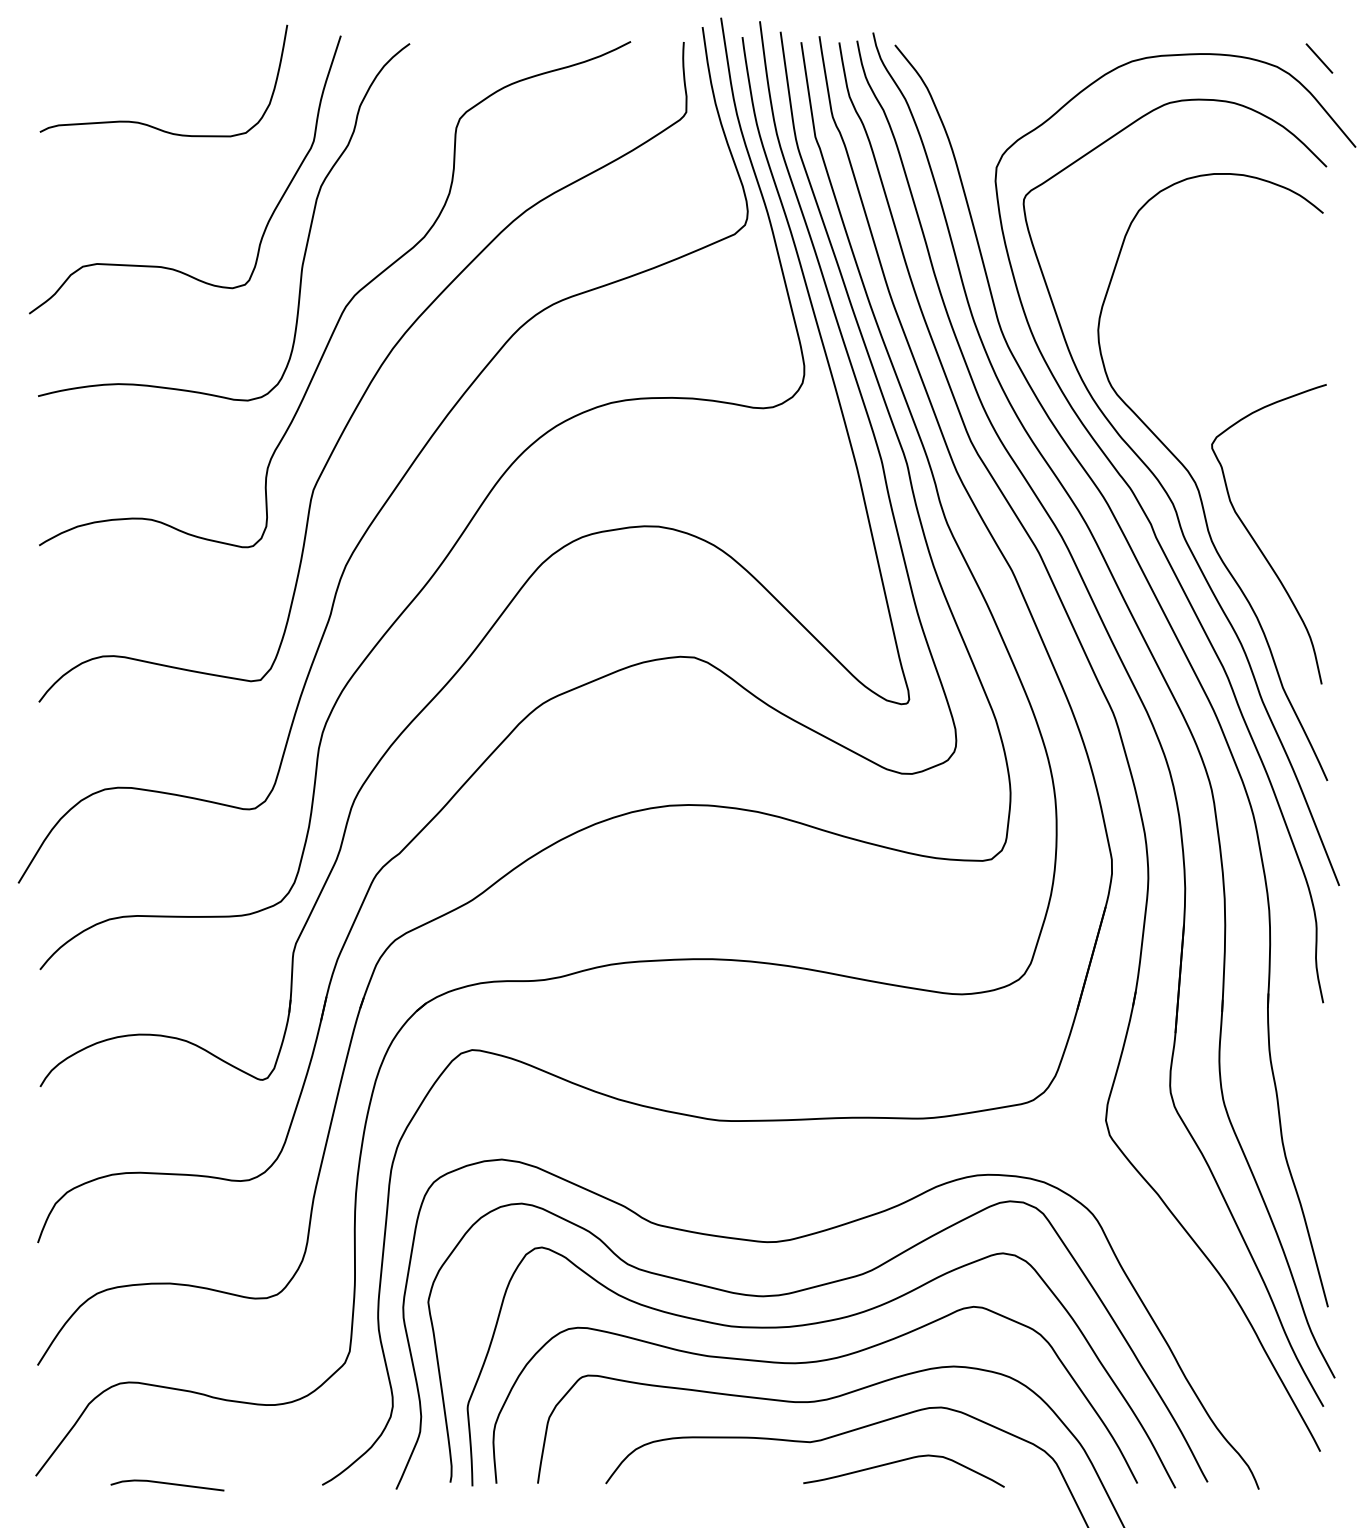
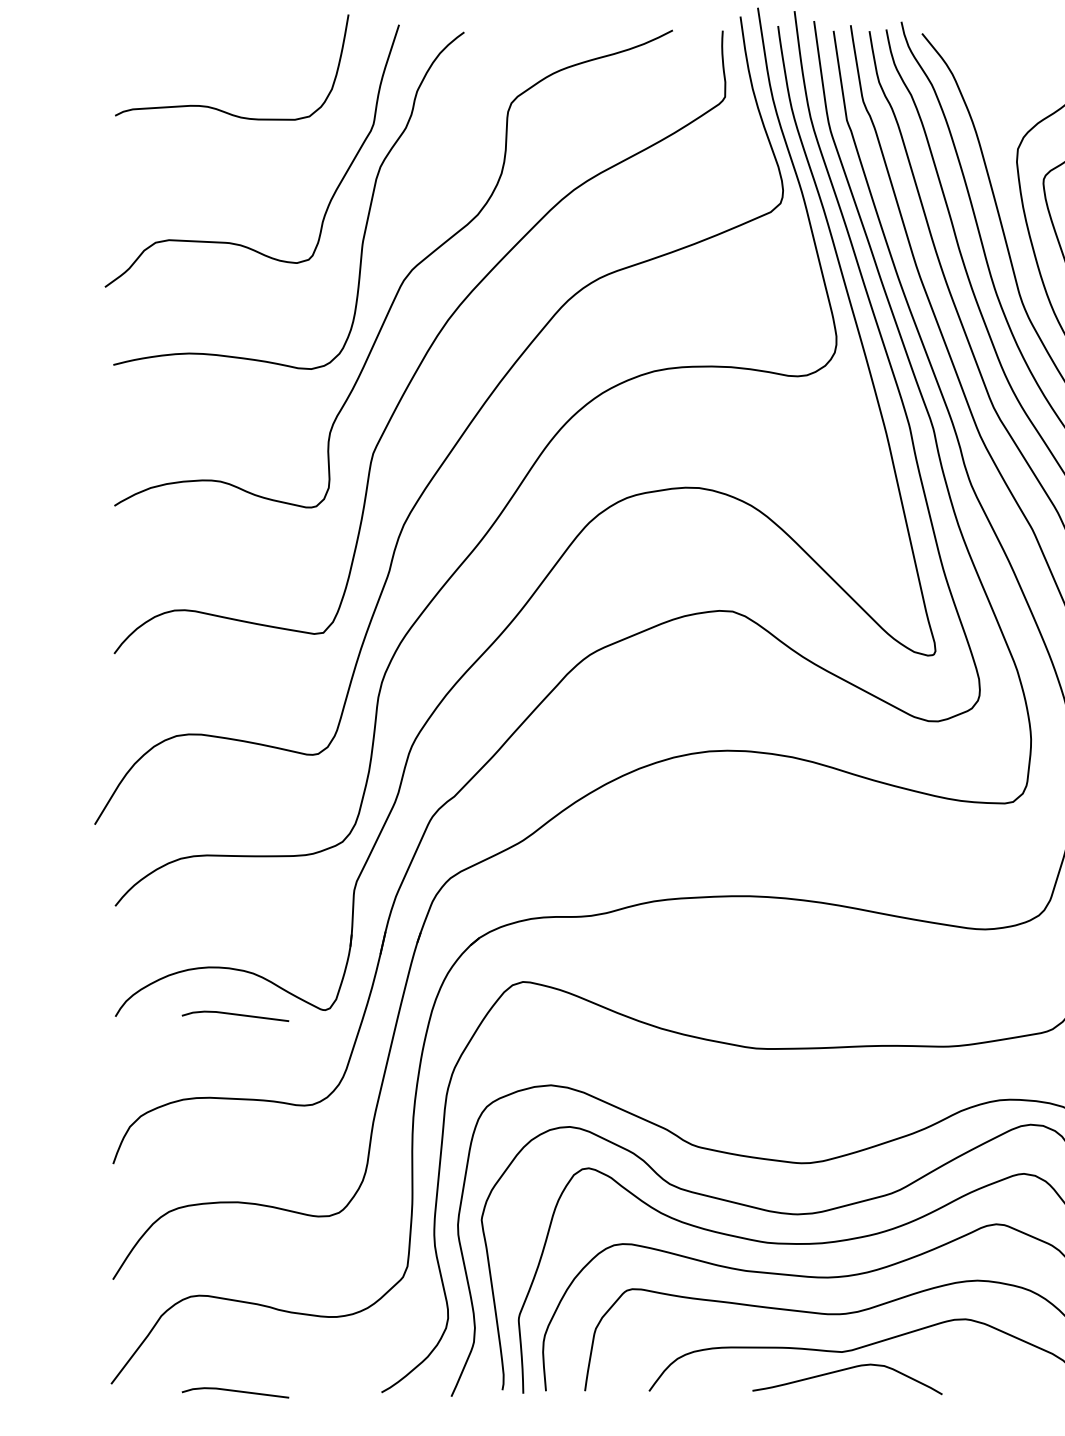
line: (167, 1085) -> (235, 1015), added
curve: (902, 1461) -> (846, 1370), moved

